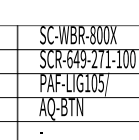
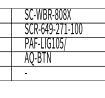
text: (105, 35) -> (64, 14), SC-WBR-800X -> SC-WBR-808X

